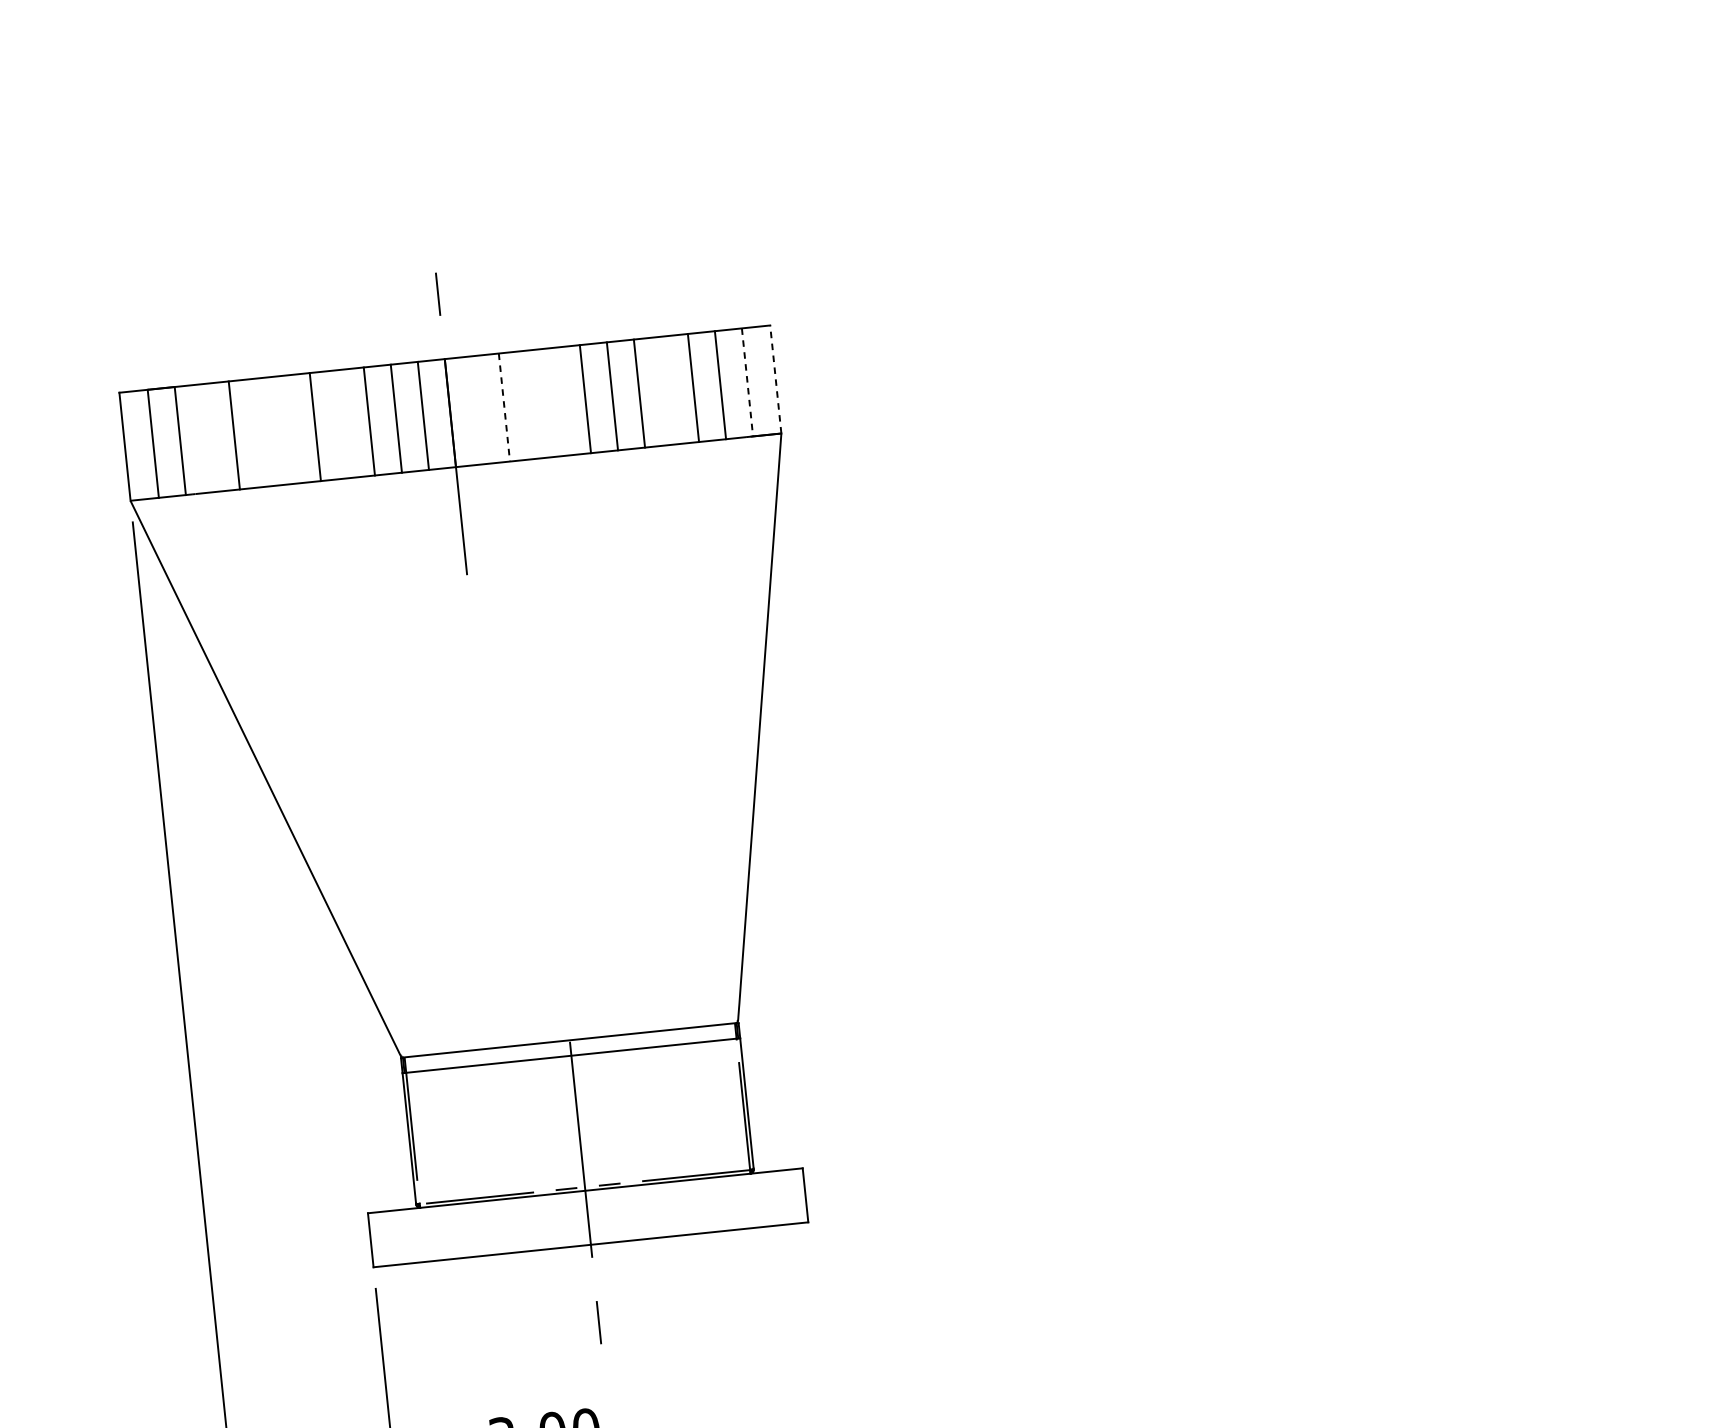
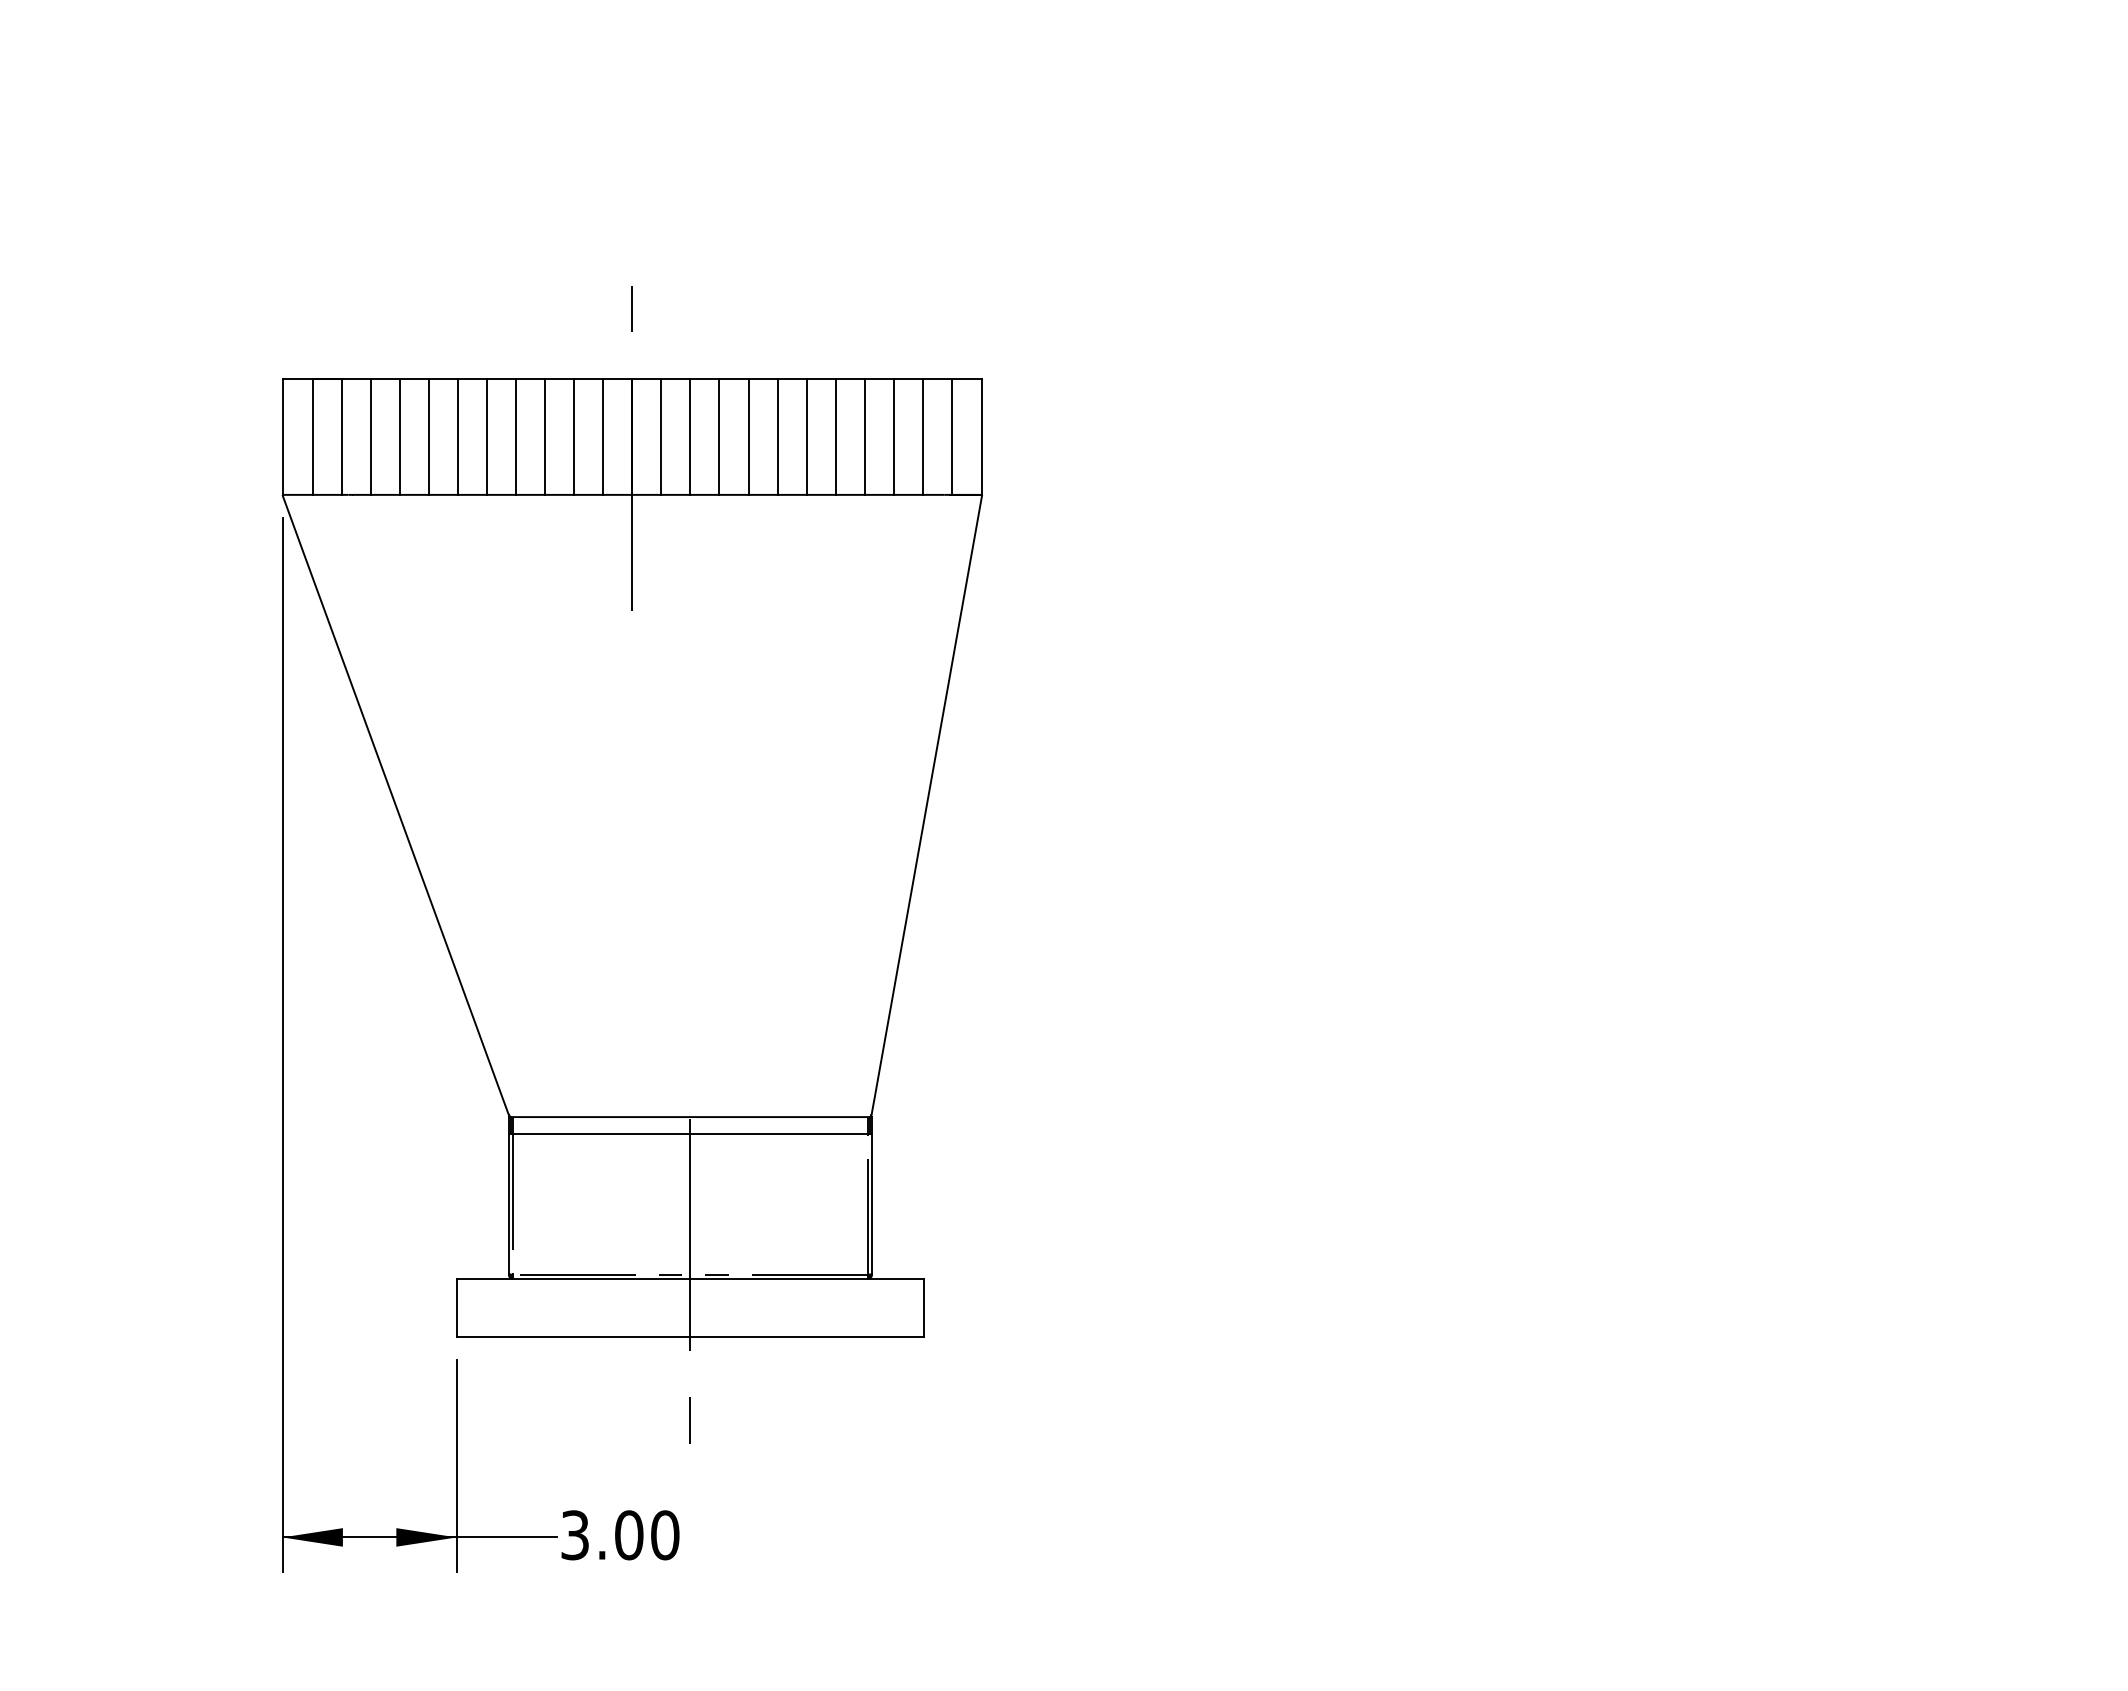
line: (776, 379) -> (982, 436), dashed -> solid
line: (747, 383) -> (951, 437), dashed -> solid
line: (666, 390) -> (864, 436), added
line: (558, 401) -> (748, 436), added
line: (531, 404) -> (719, 436), added
line: (504, 408) -> (690, 437), dashed -> solid
line: (477, 410) -> (661, 436), added
line: (342, 423) -> (516, 436), added
line: (288, 429) -> (458, 436), added
line: (261, 432) -> (429, 436), added
line: (207, 437) -> (371, 436), added

